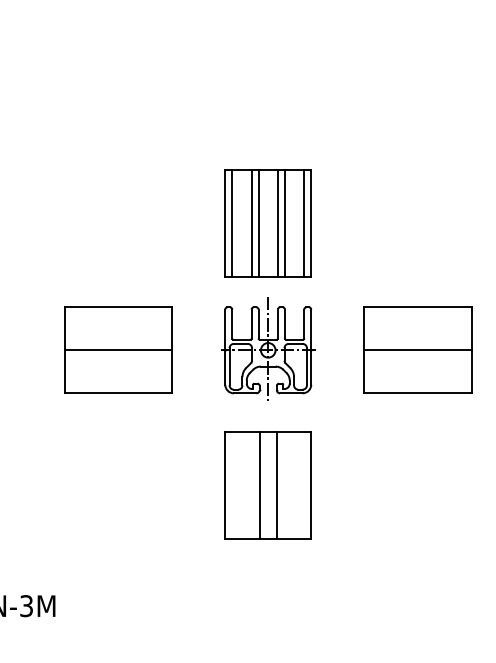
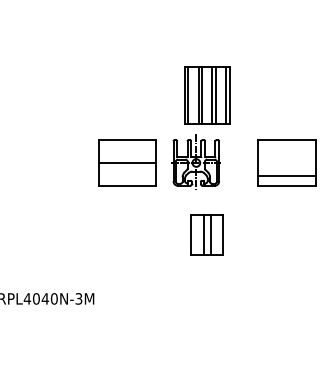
part: (266, 347) -> (195, 161), moved
line: (417, 349) -> (286, 175), moved
part: (268, 484) -> (207, 234), size x0.7

